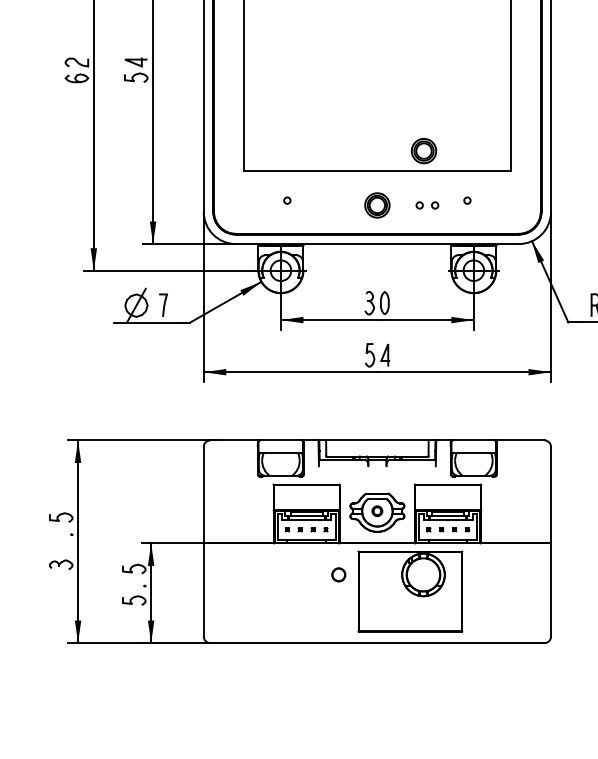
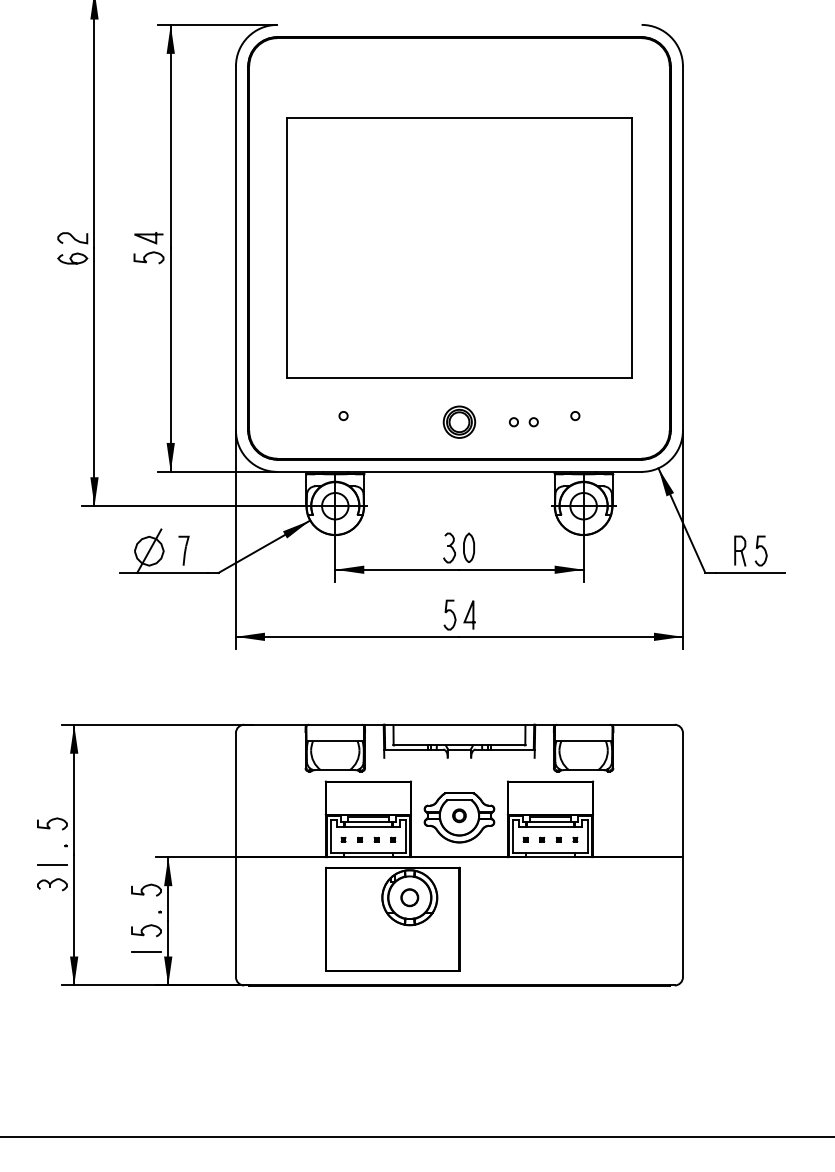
part: (424, 150) -> (519, 351), removed
line: (60, 549) -> (51, 865), added
part: (410, 591) -> (392, 918), moved
line: (134, 616) -> (146, 951), added

